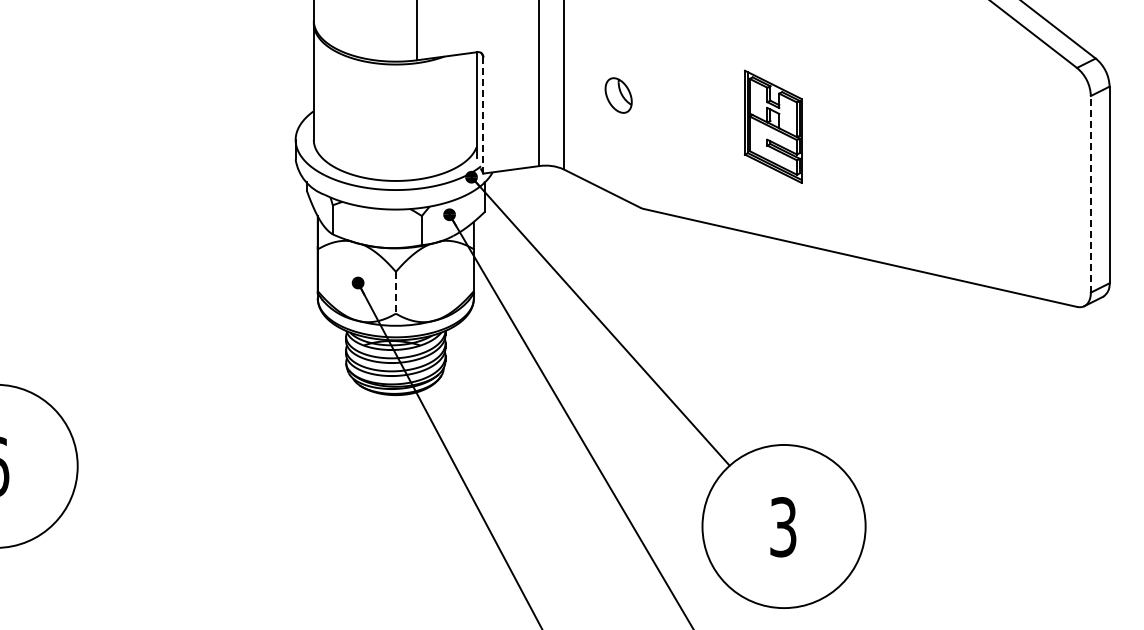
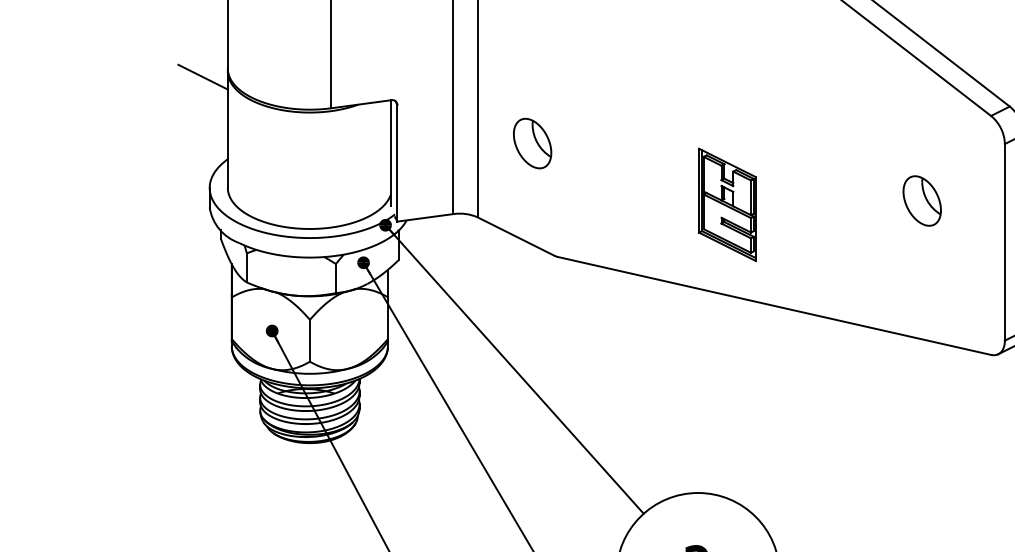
line: (288, 28) -> (202, 76), added
part: (618, 95) -> (532, 143), size x1.43
line: (483, 114) -> (397, 162), dashed -> solid
part: (772, 126) -> (726, 204), moved
part: (1007, 152) -> (921, 200), added
line: (1090, 193) -> (1004, 241), dashed -> solid
line: (395, 292) -> (309, 340), dashed -> solid

